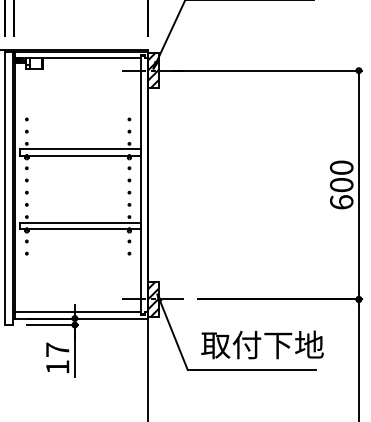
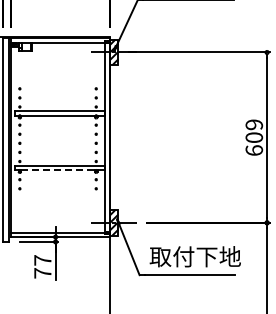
text: (341, 167) -> (254, 124), 600 -> 609
line: (78, 229) -> (58, 170), solid -> dashed
text: (57, 367) -> (42, 273), 17 -> 77

